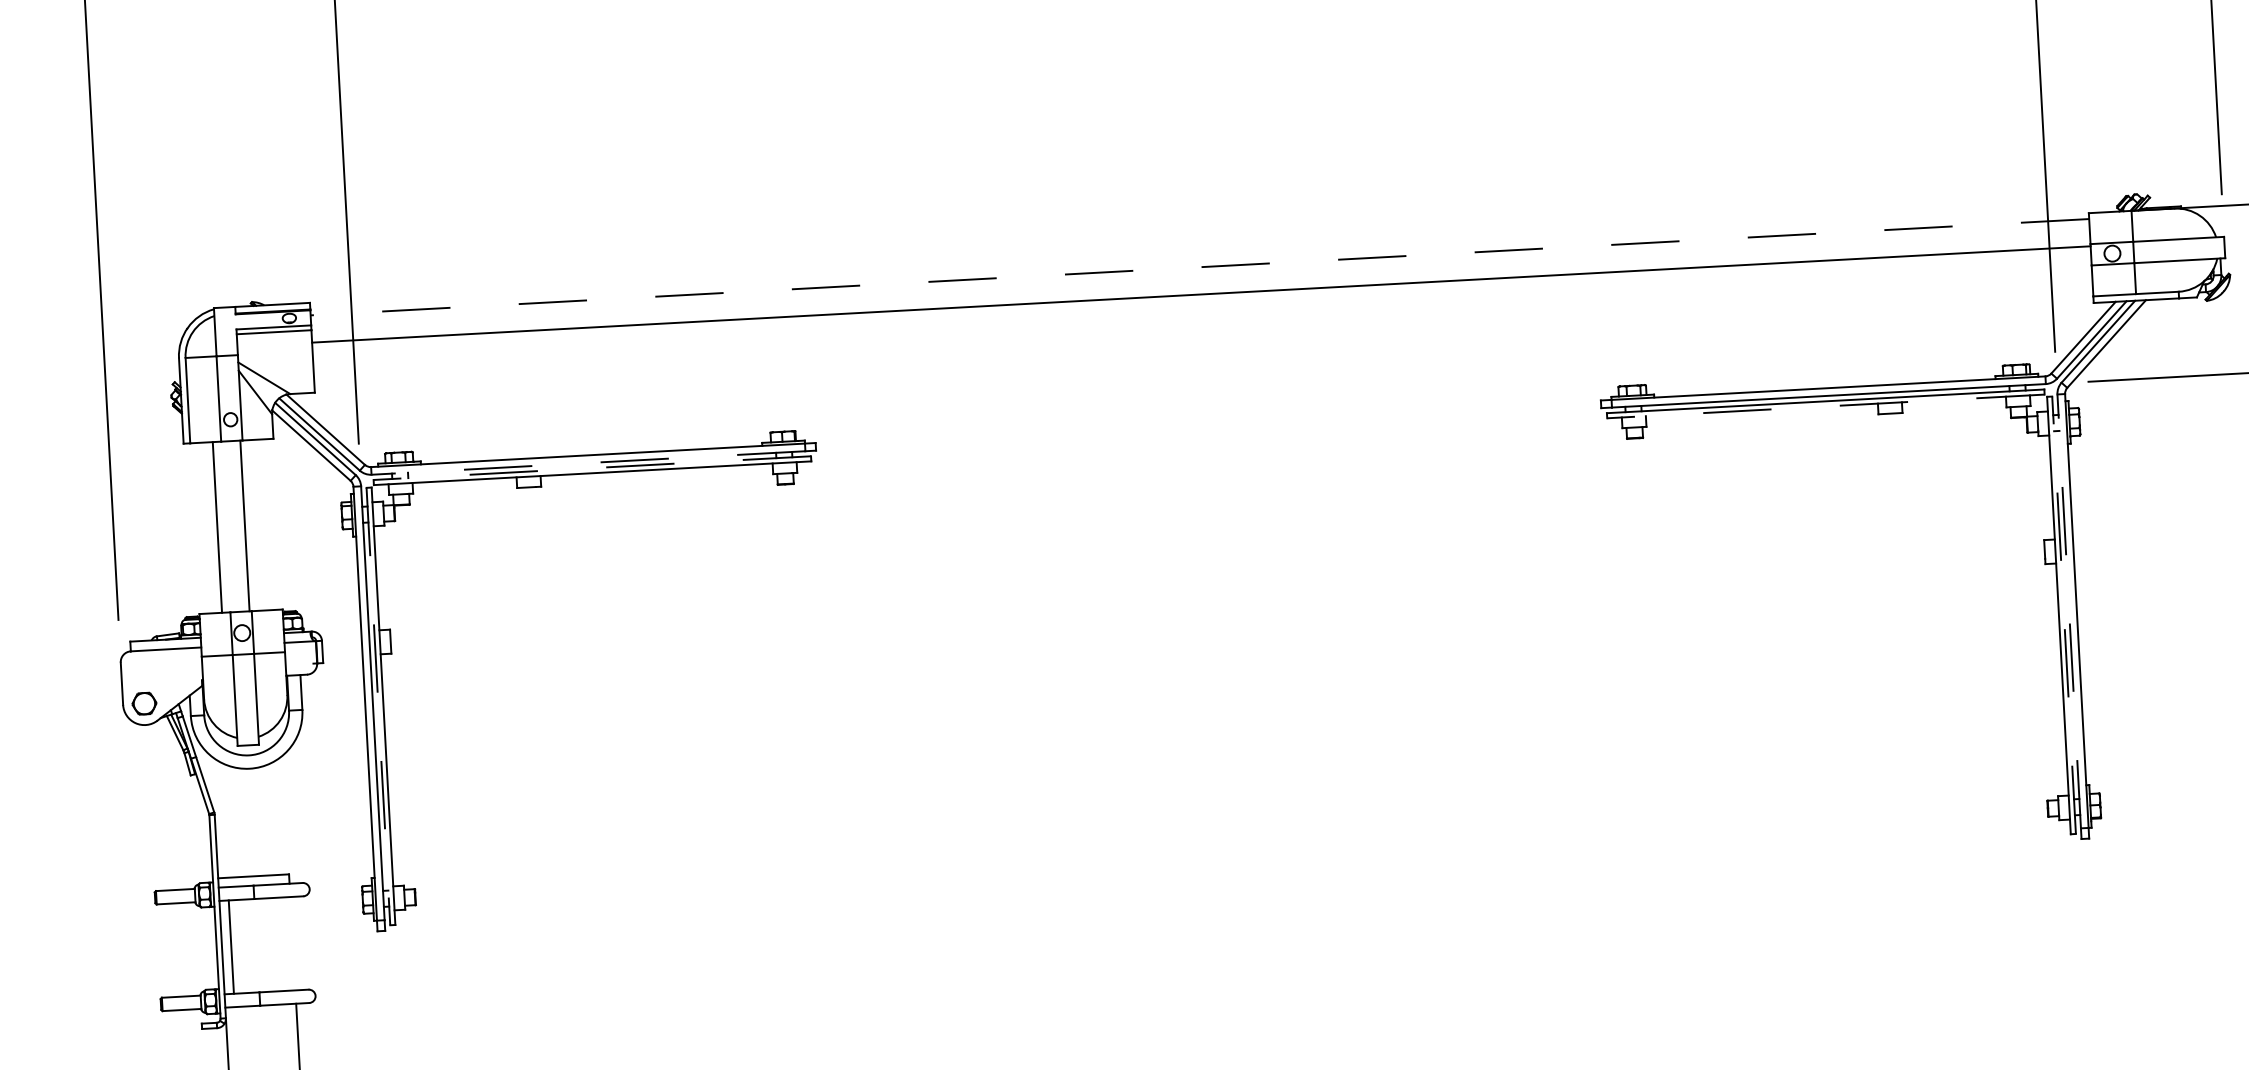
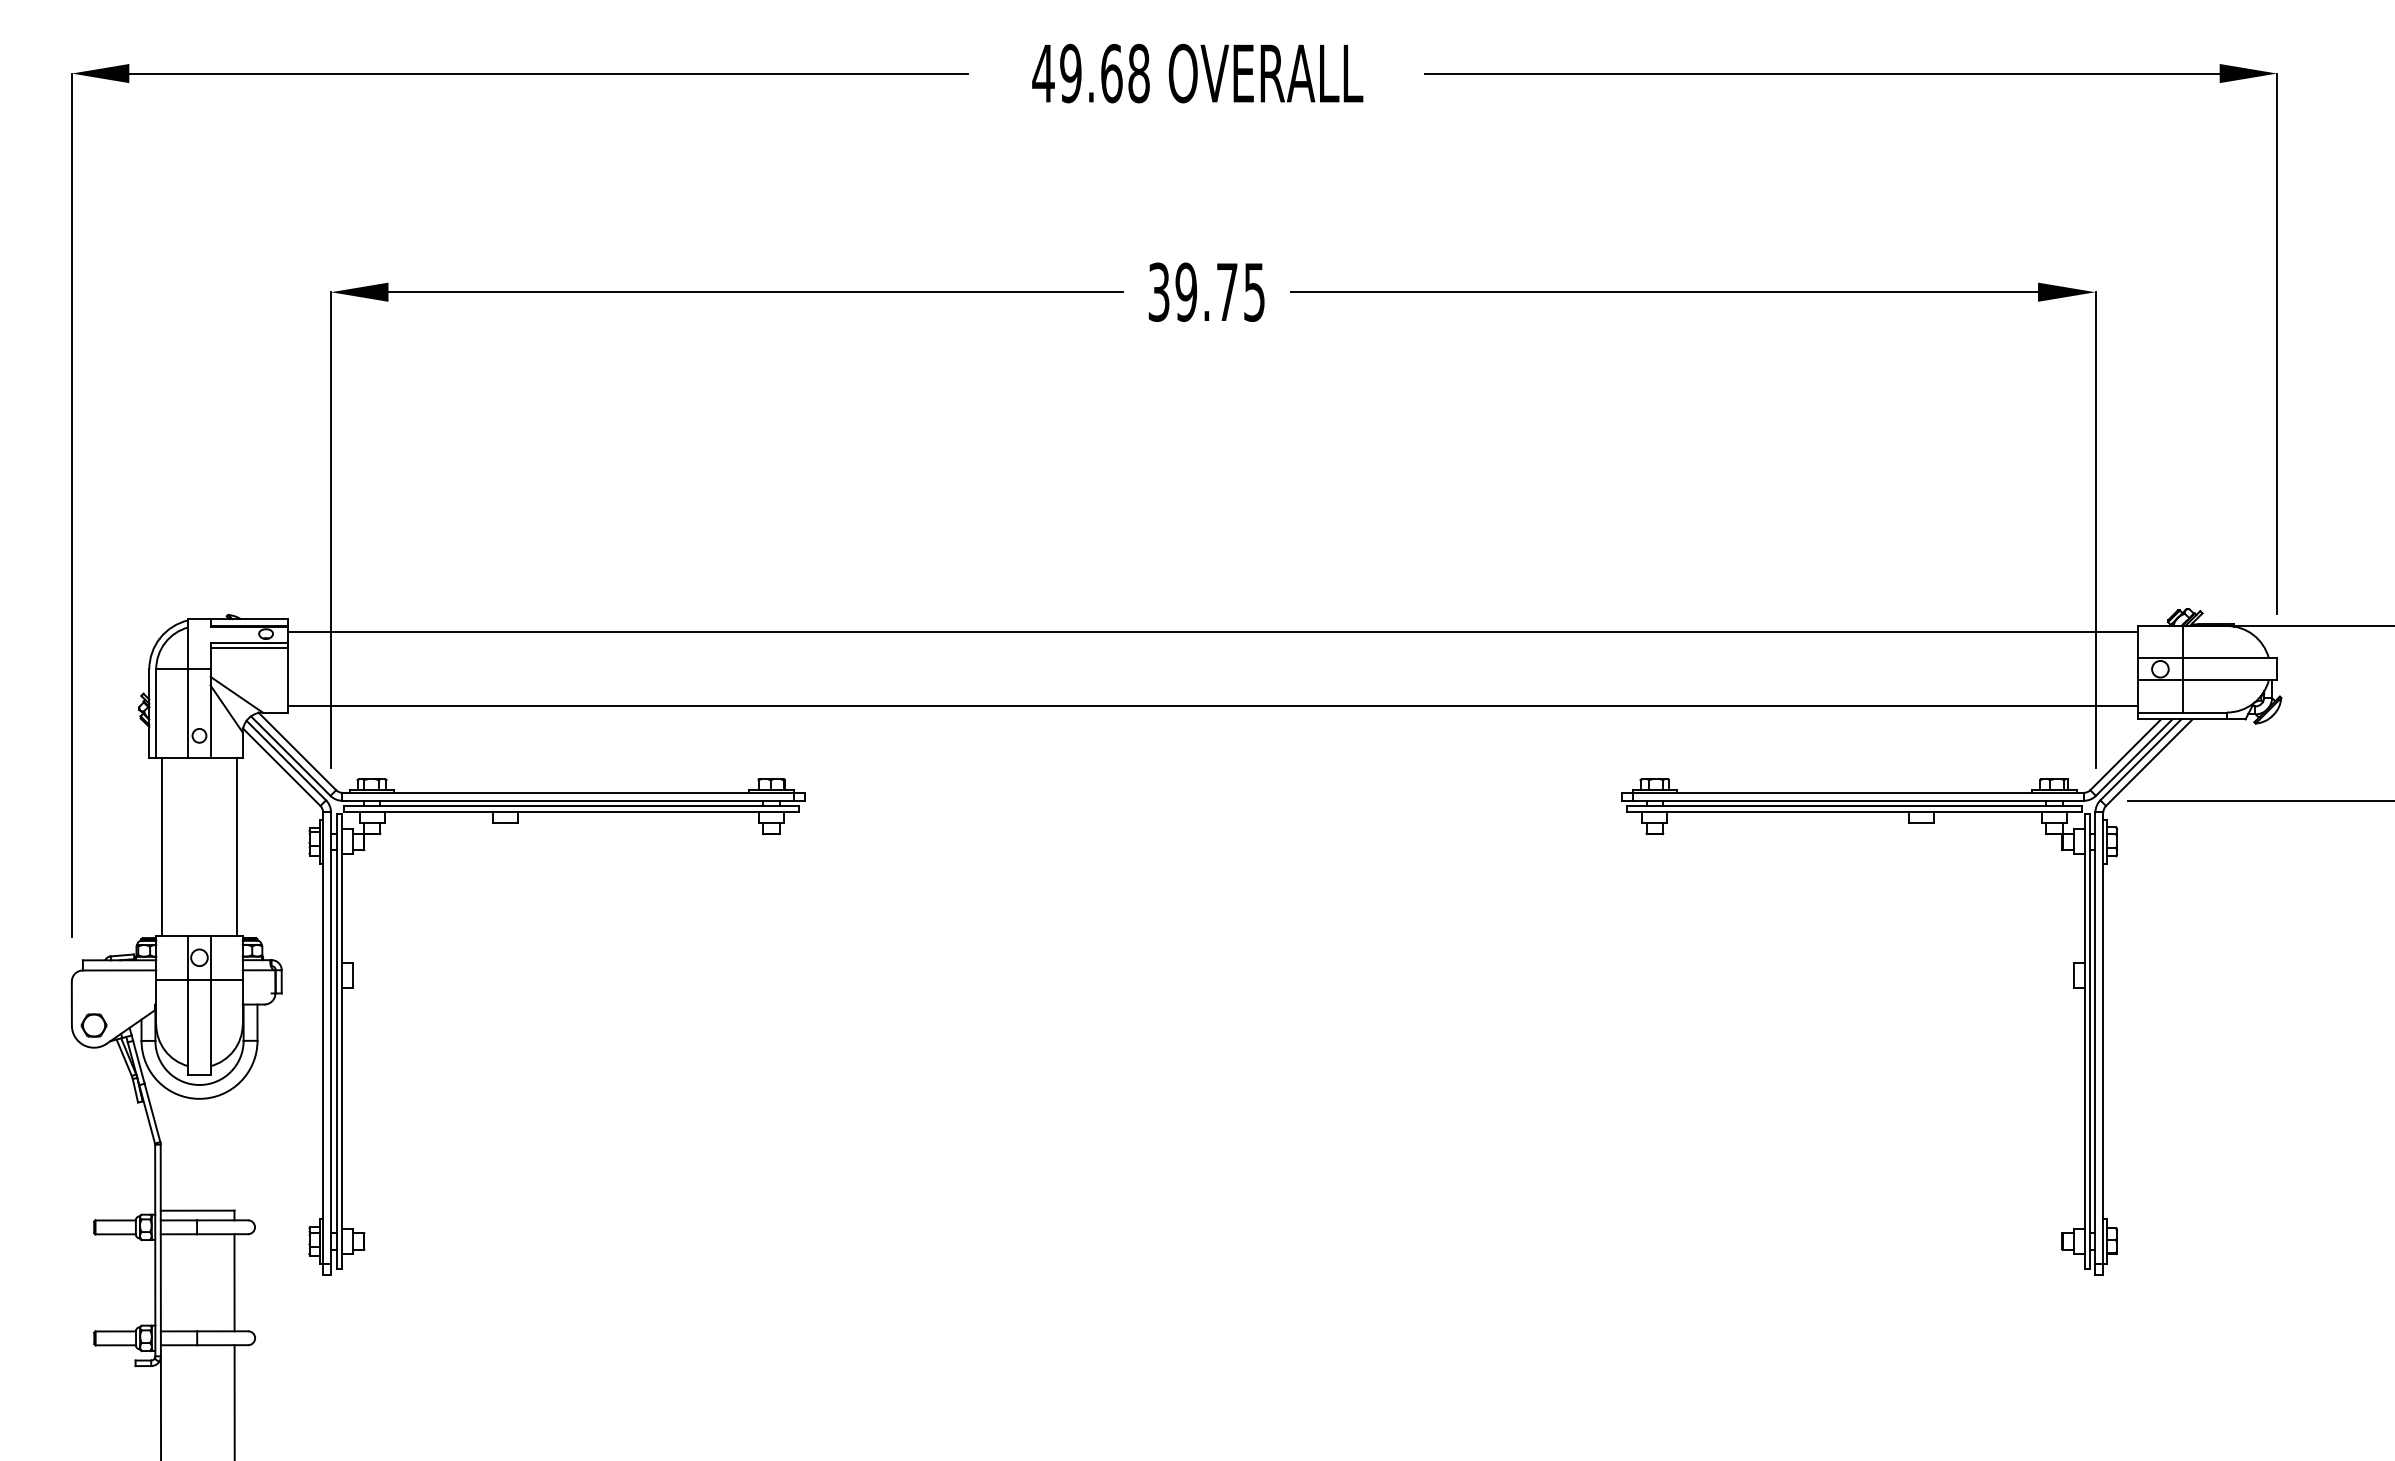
line: (1200, 267) -> (1213, 632), dashed -> solid
line: (1201, 294) -> (1213, 706), moved
line: (1825, 406) -> (1854, 811), dashed -> solid
line: (588, 462) -> (568, 800), dashed -> solid
line: (592, 468) -> (571, 806), dashed -> solid
line: (245, 525) -> (162, 846), moved
line: (217, 527) -> (236, 846), moved
line: (2069, 611) -> (2095, 1037), dashed -> solid
line: (2063, 615) -> (2089, 1041), dashed -> solid
line: (378, 707) -> (336, 1042), dashed -> solid
line: (231, 946) -> (234, 1282), moved

